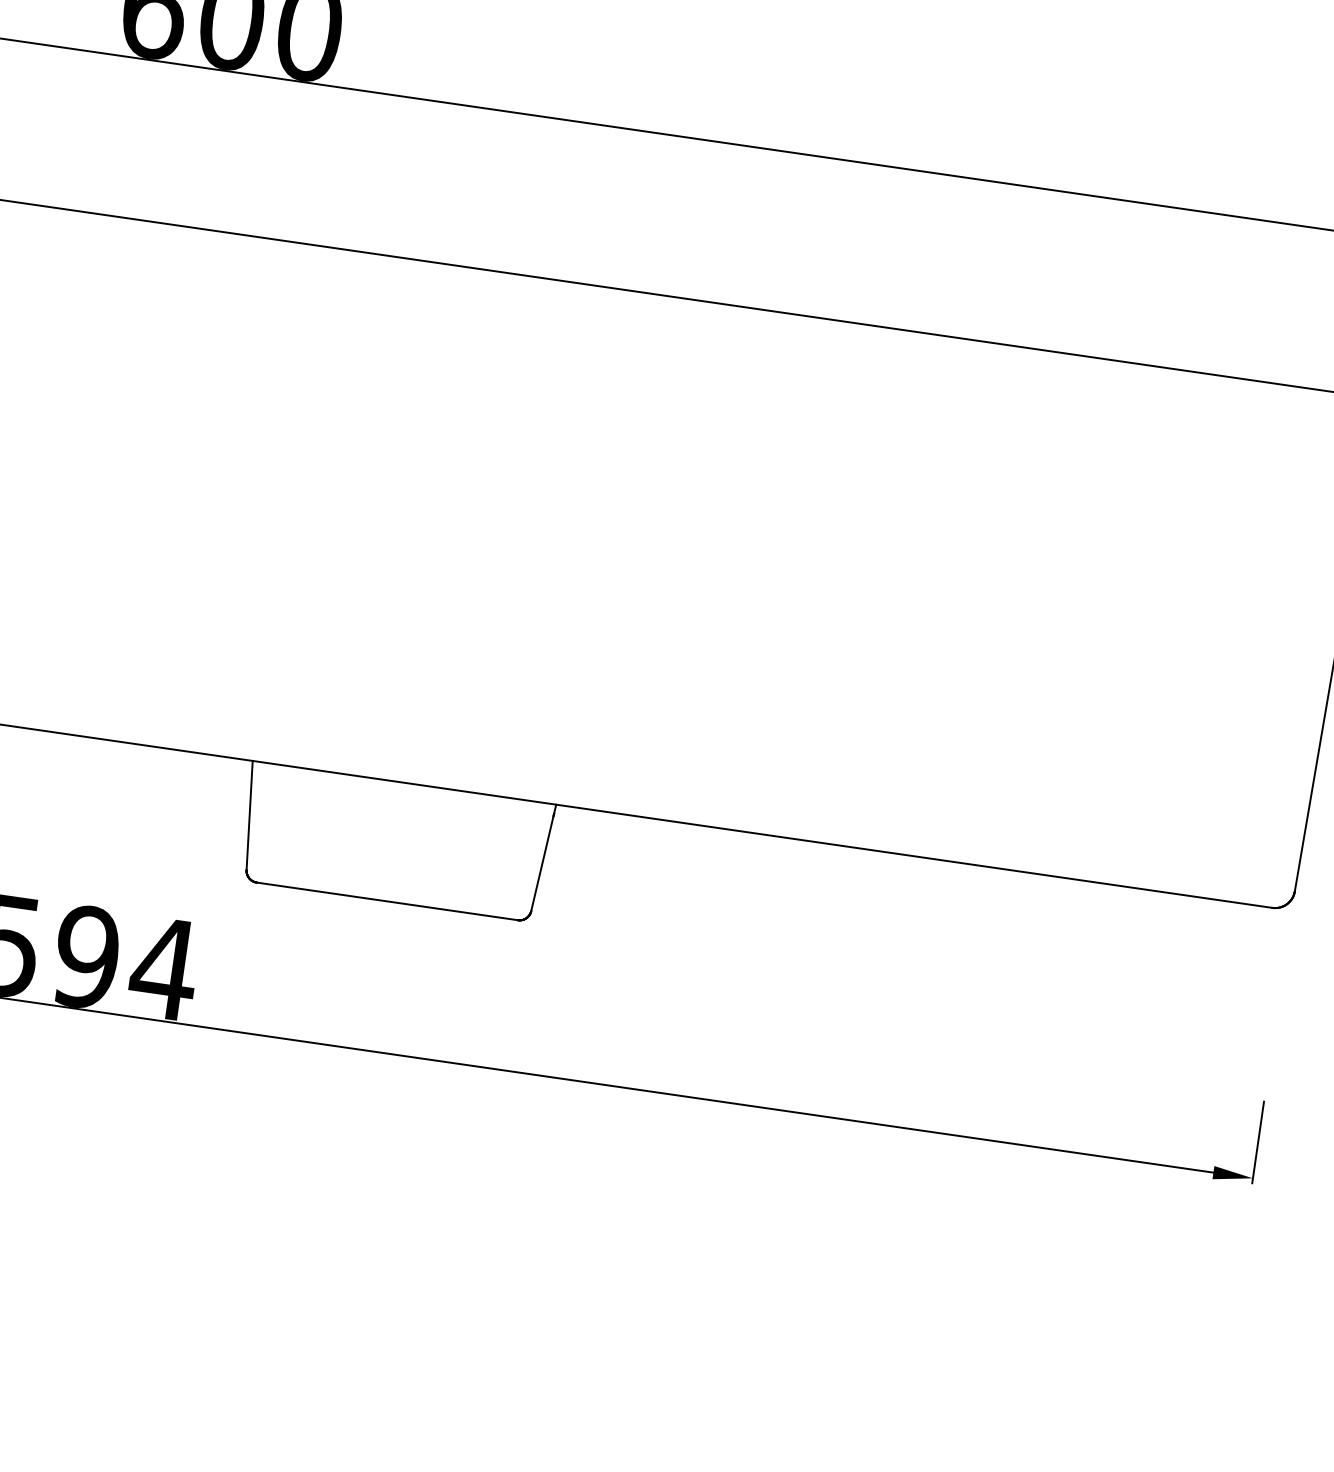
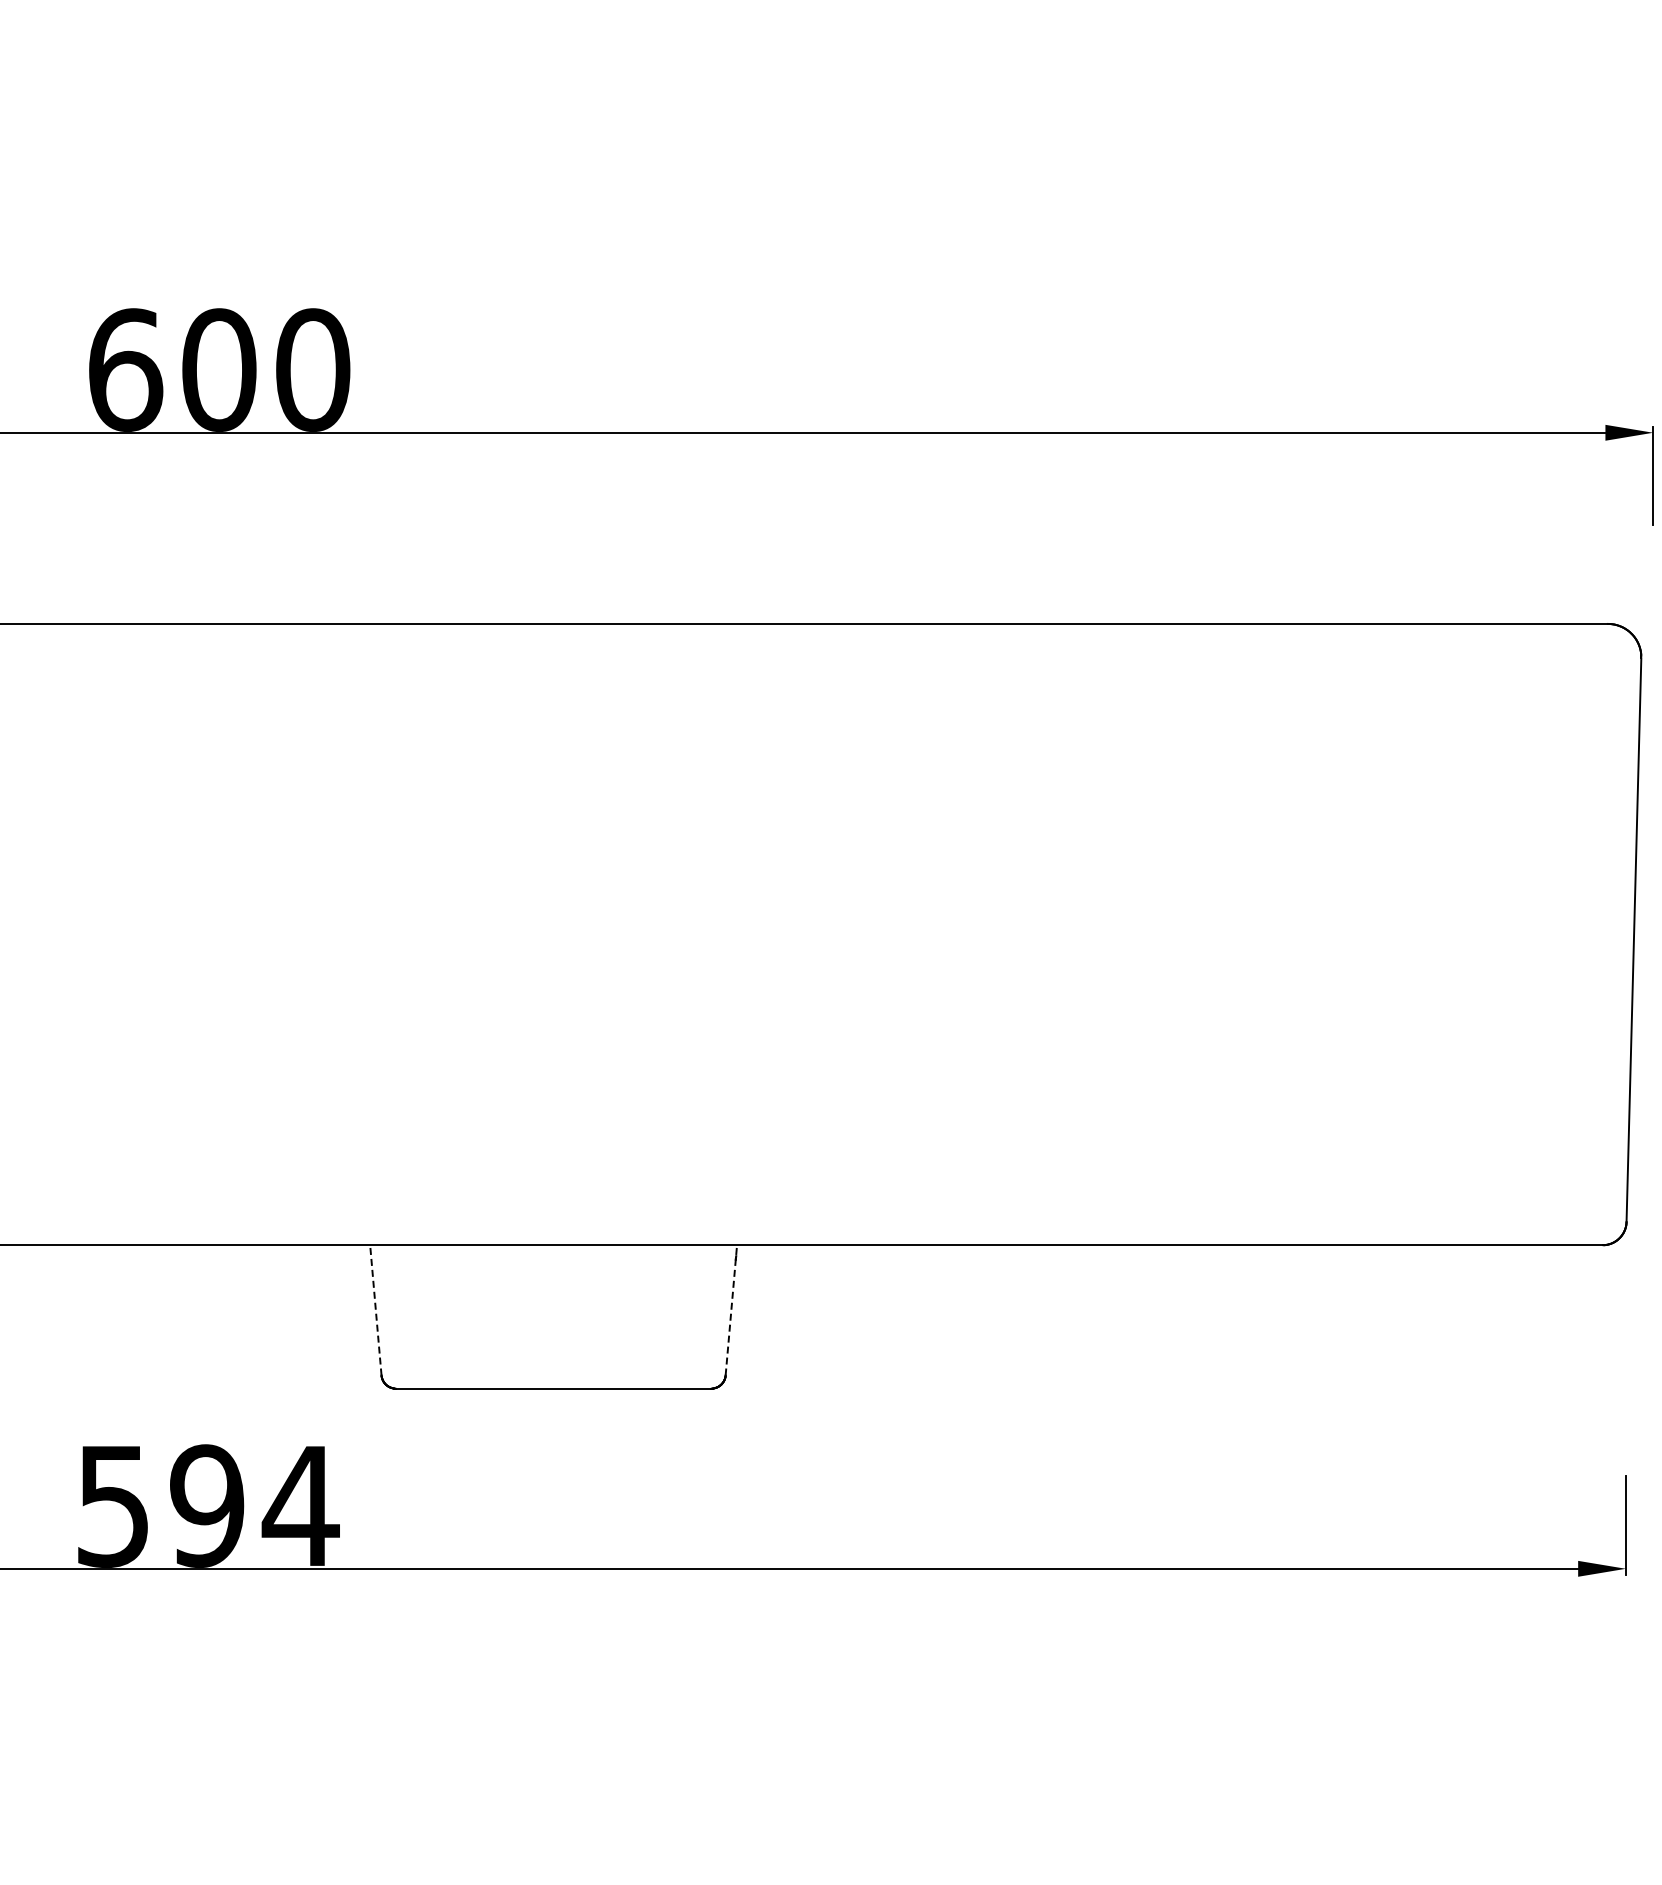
line: (249, 814) -> (375, 1309), solid -> dashed
line: (543, 857) -> (731, 1309), solid -> dashed

